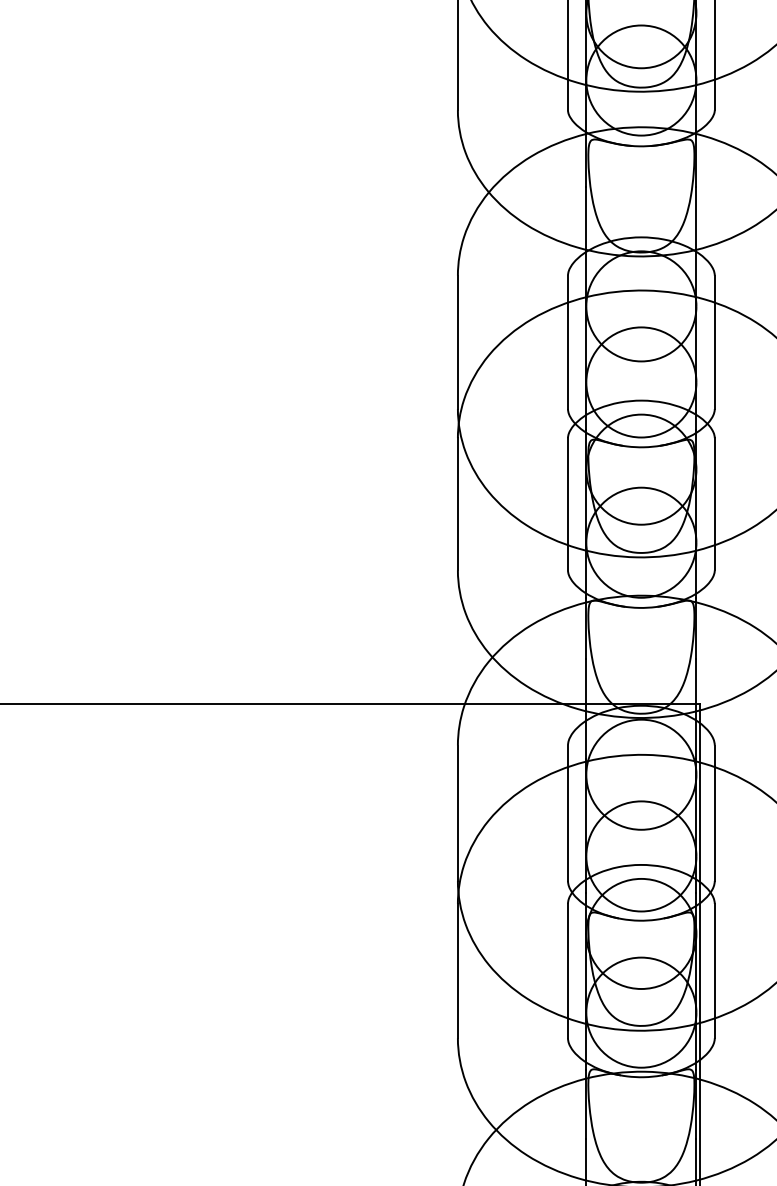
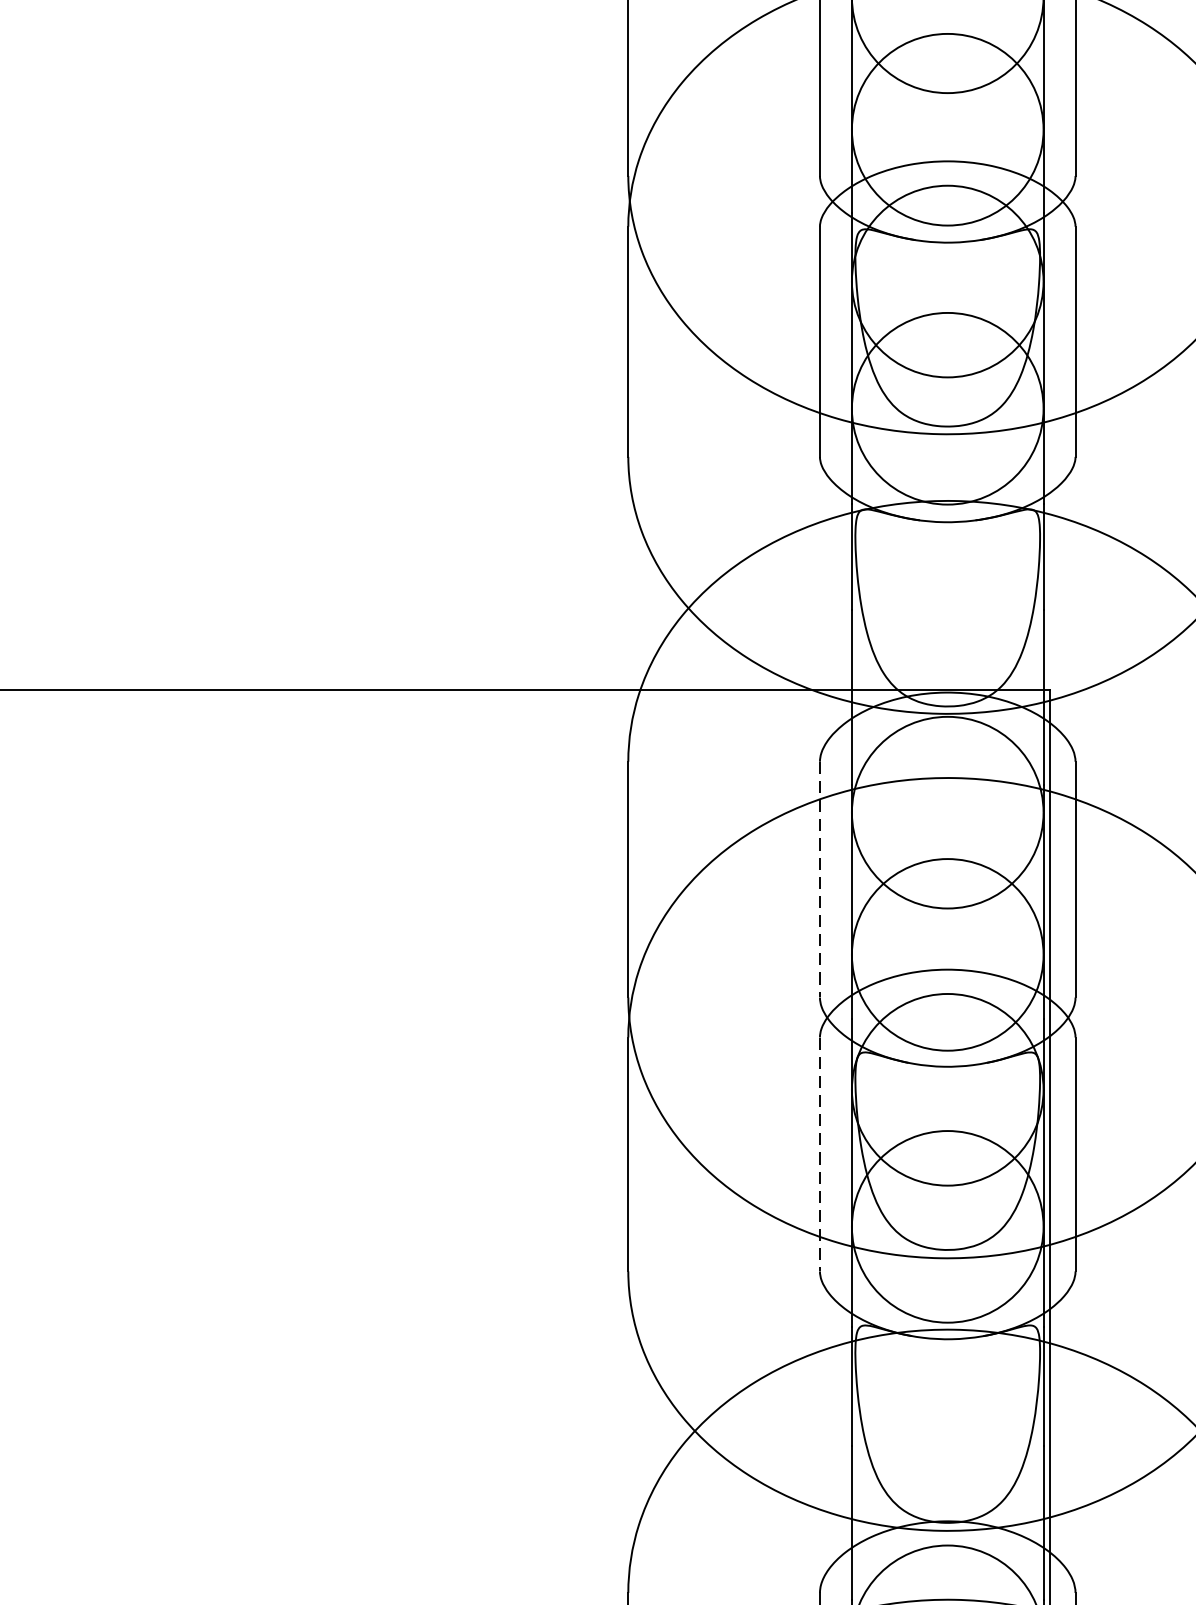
line: (567, 813) -> (819, 880), solid -> dashed
line: (567, 971) -> (819, 1155), solid -> dashed

